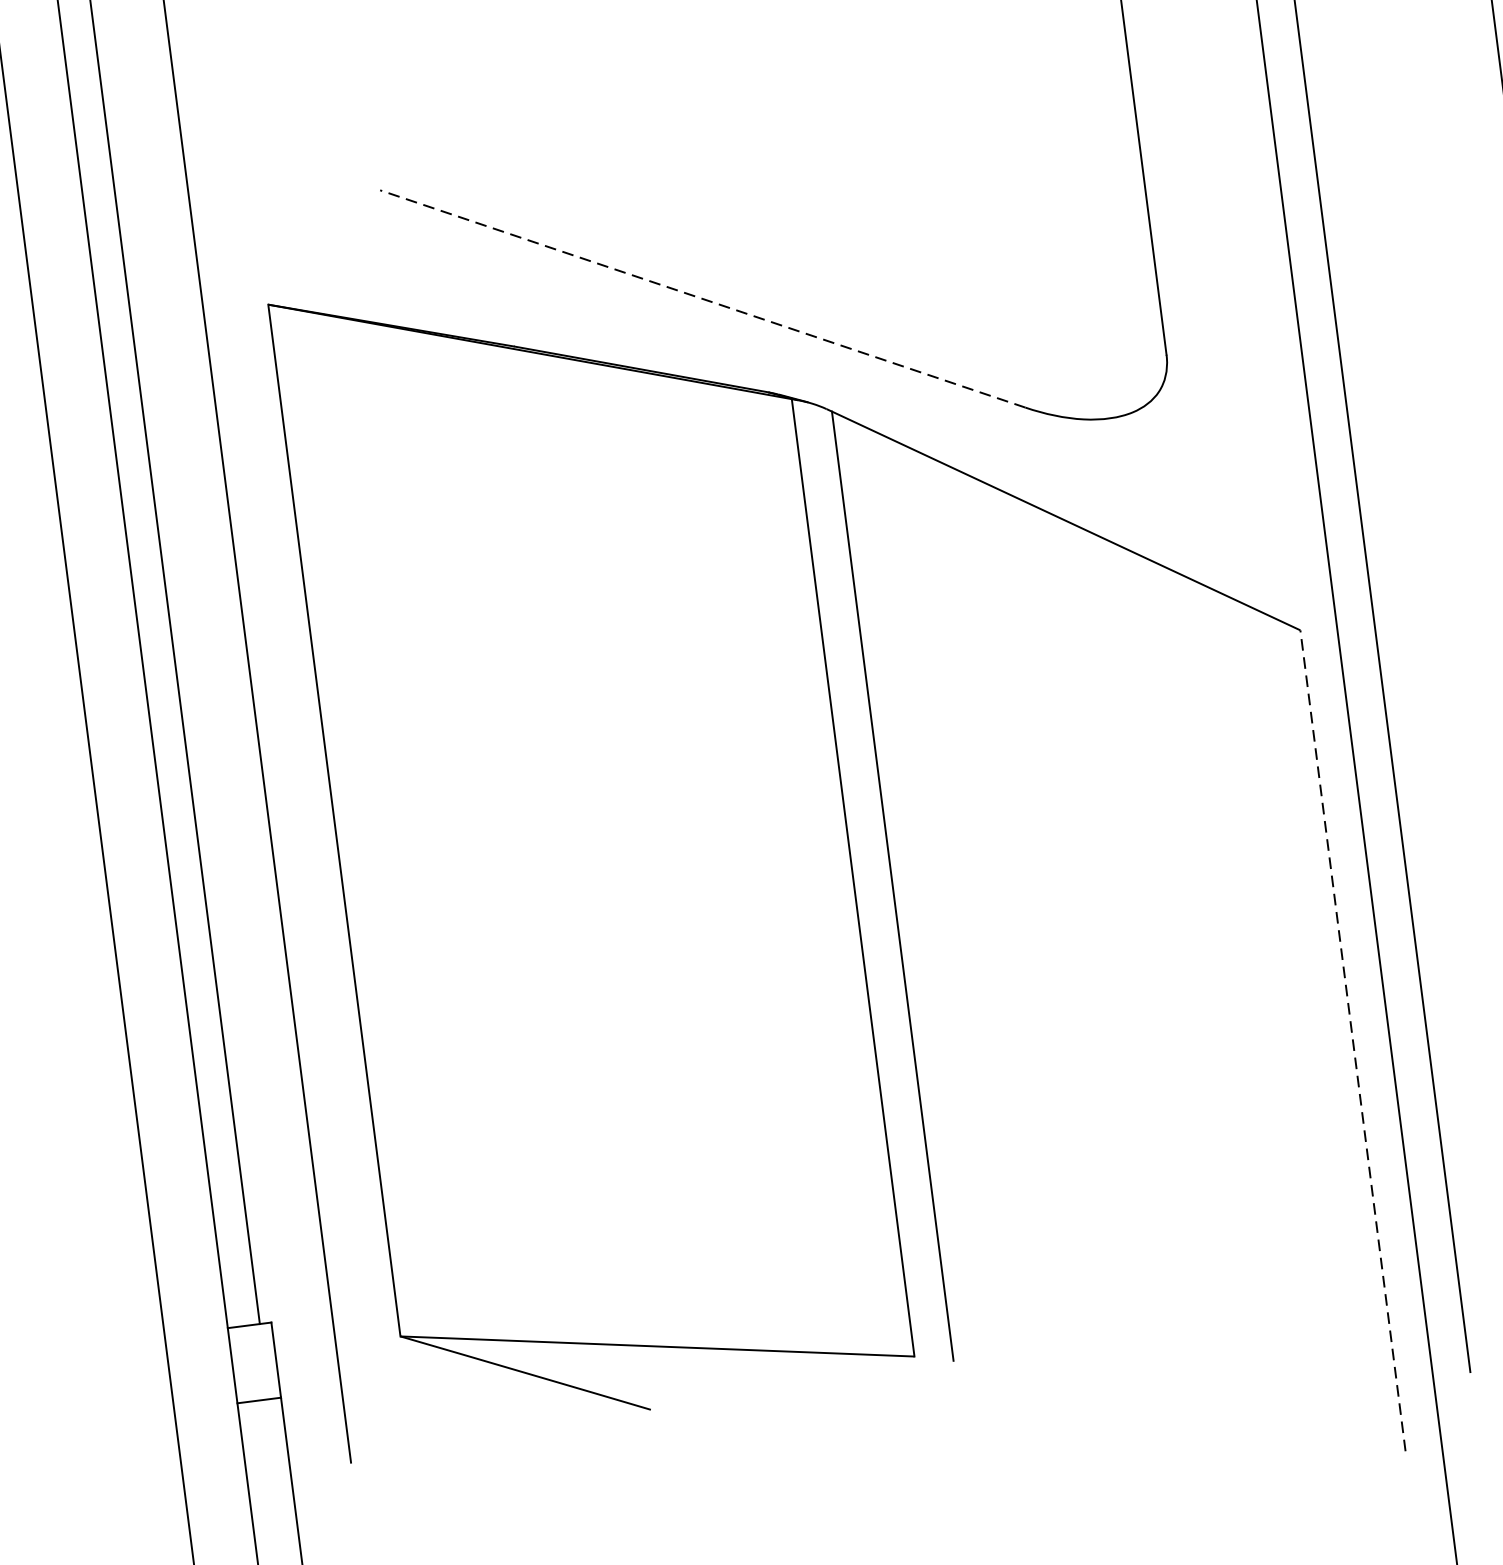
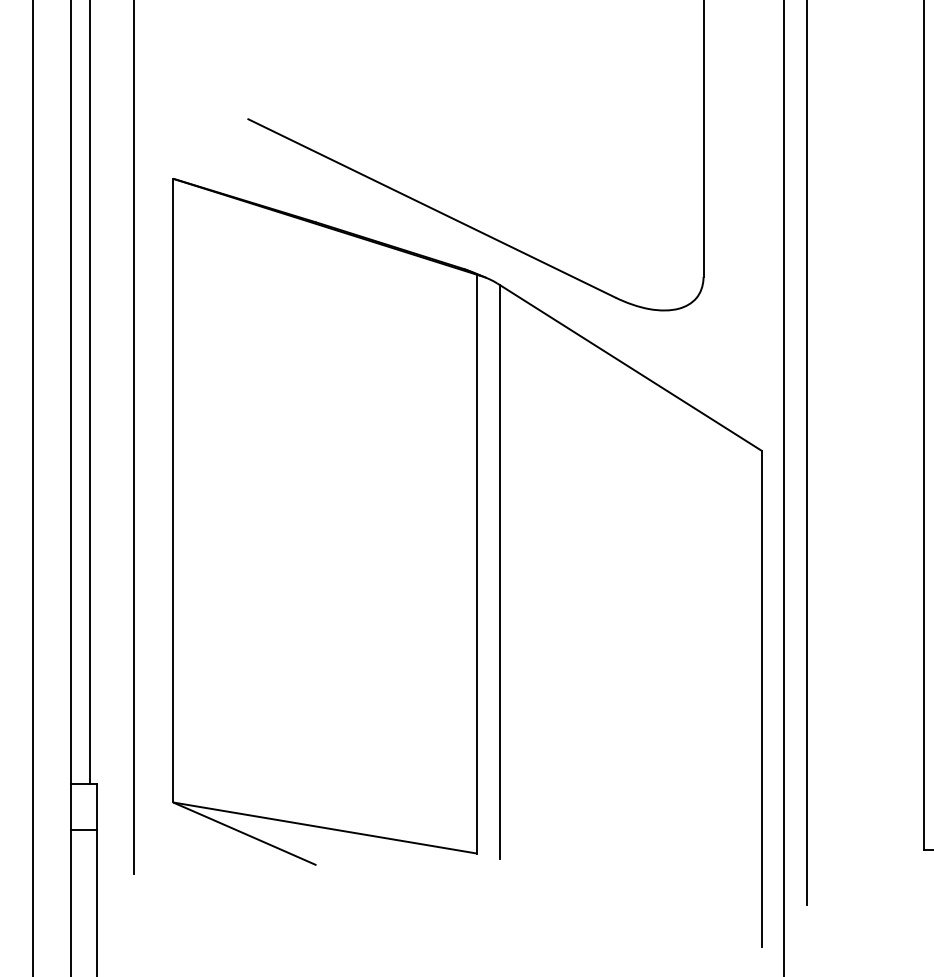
line: (702, 299) -> (431, 208), dashed -> solid
line: (1353, 1039) -> (762, 698), dashed -> solid

